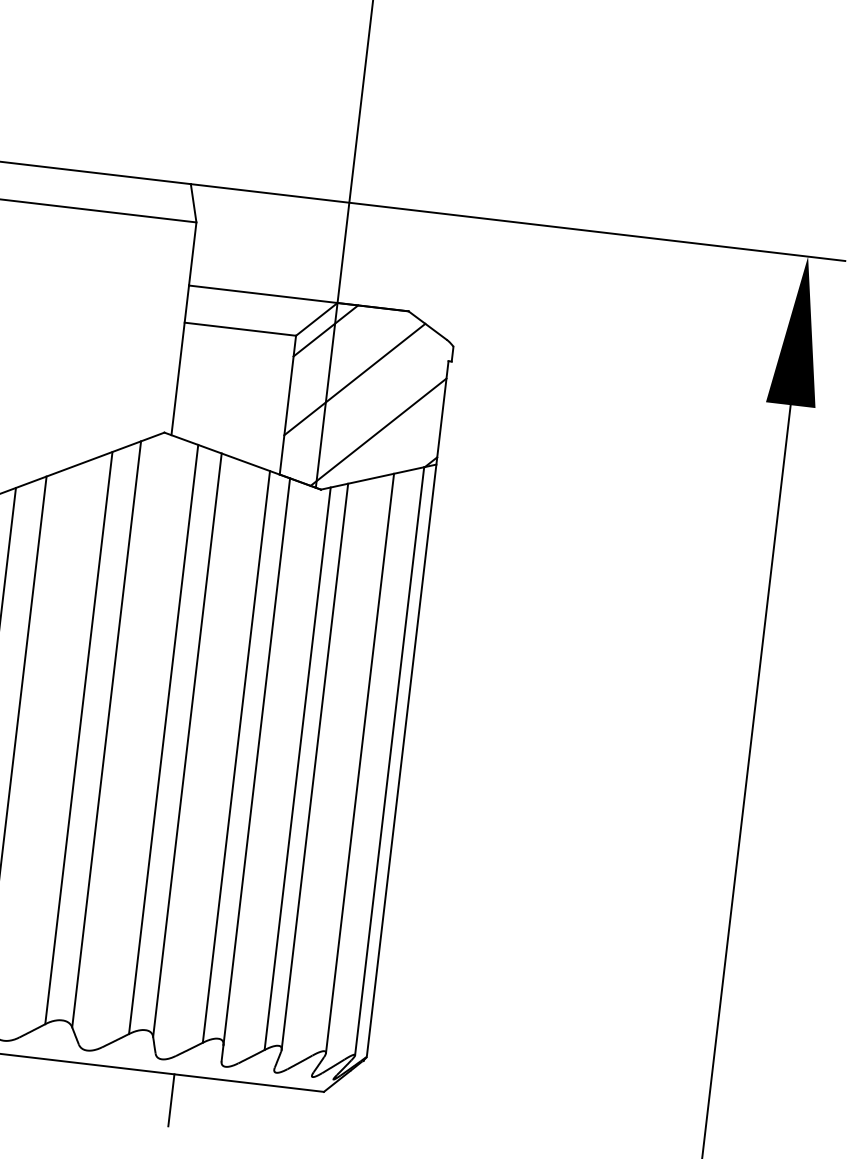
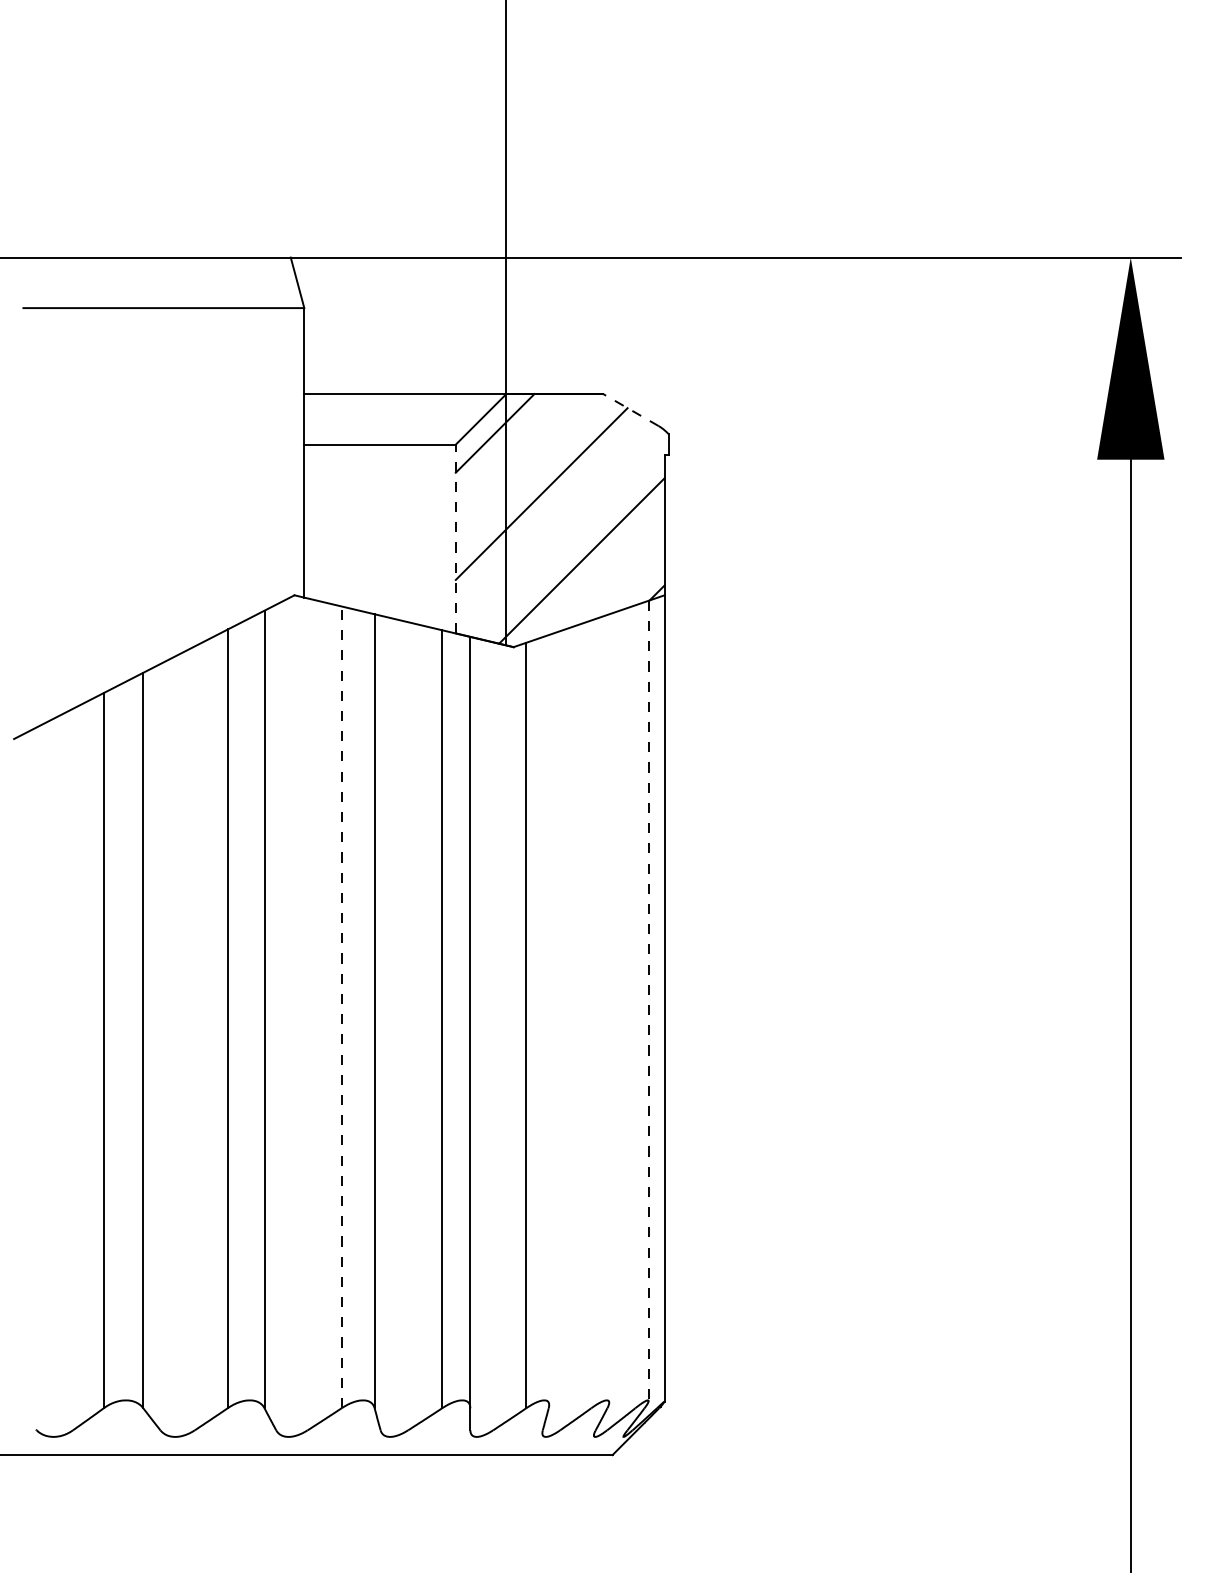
line: (427, 325) -> (630, 409), solid -> dashed
line: (287, 404) -> (455, 538), solid -> dashed
line: (163, 739) -> (341, 1007), solid -> dashed
line: (389, 761) -> (648, 1001), solid -> dashed
line: (360, 763) -> (609, 1008), removed
line: (315, 766) -> (549, 1019), removed
line: (171, 1100) -> (409, 1490), removed

